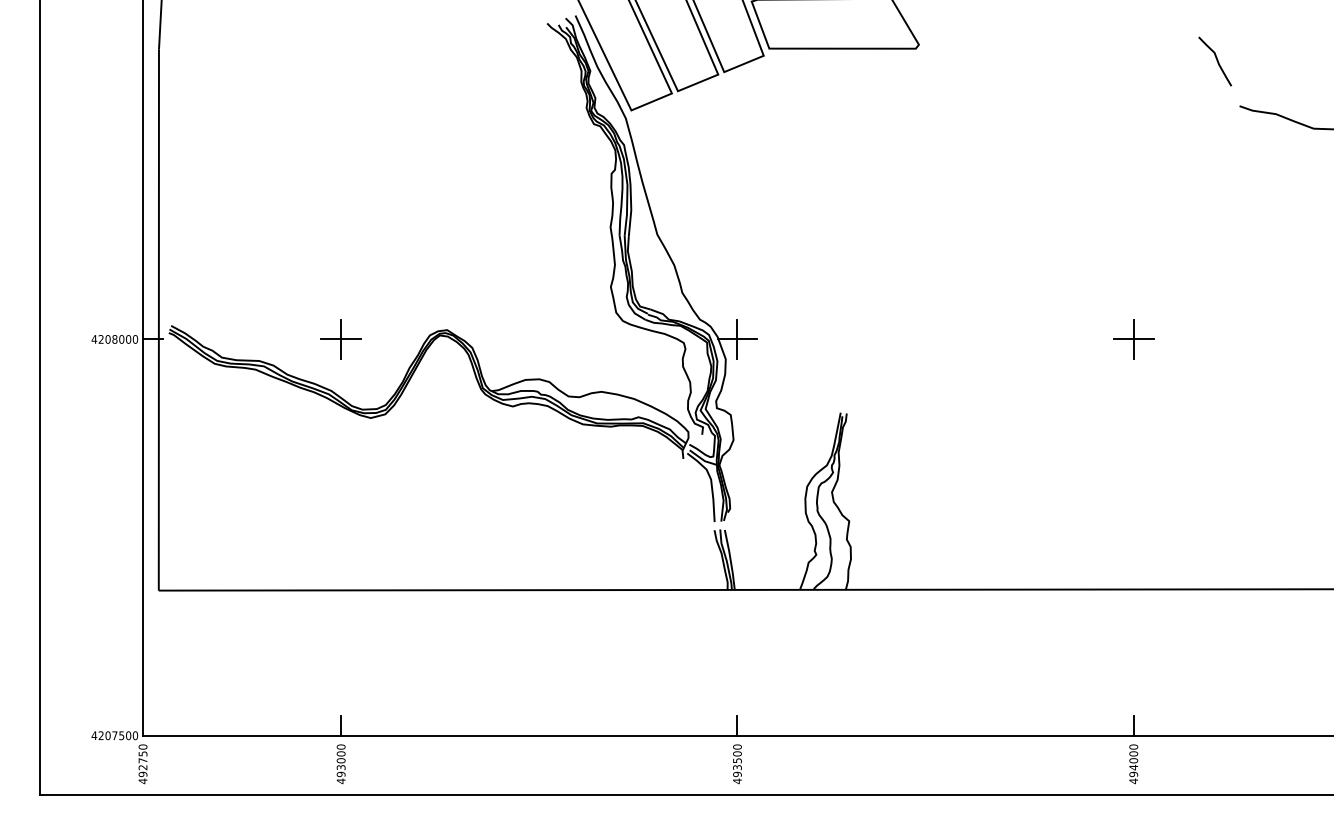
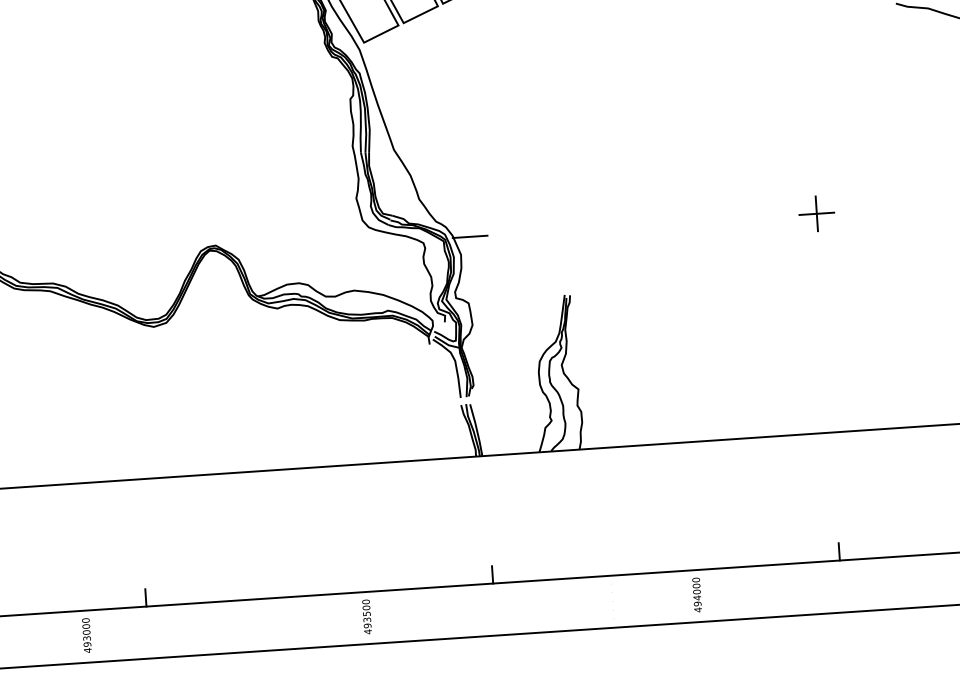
part: (340, 339) -> (122, 259), removed
line: (737, 339) -> (470, 236), removed
text: (340, 764) -> (86, 635), moved
text: (737, 764) -> (367, 617), moved
text: (1133, 764) -> (696, 595), moved

